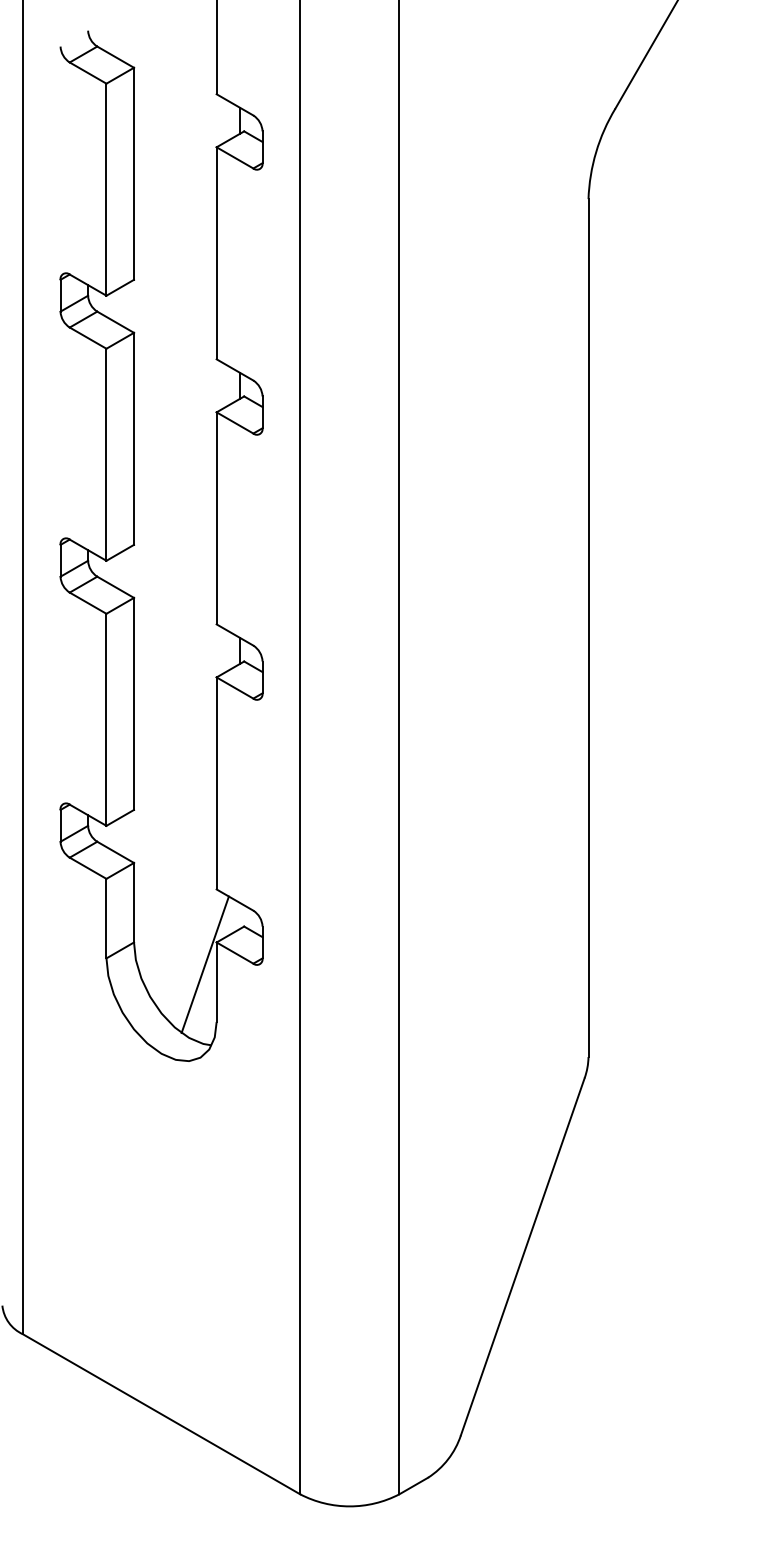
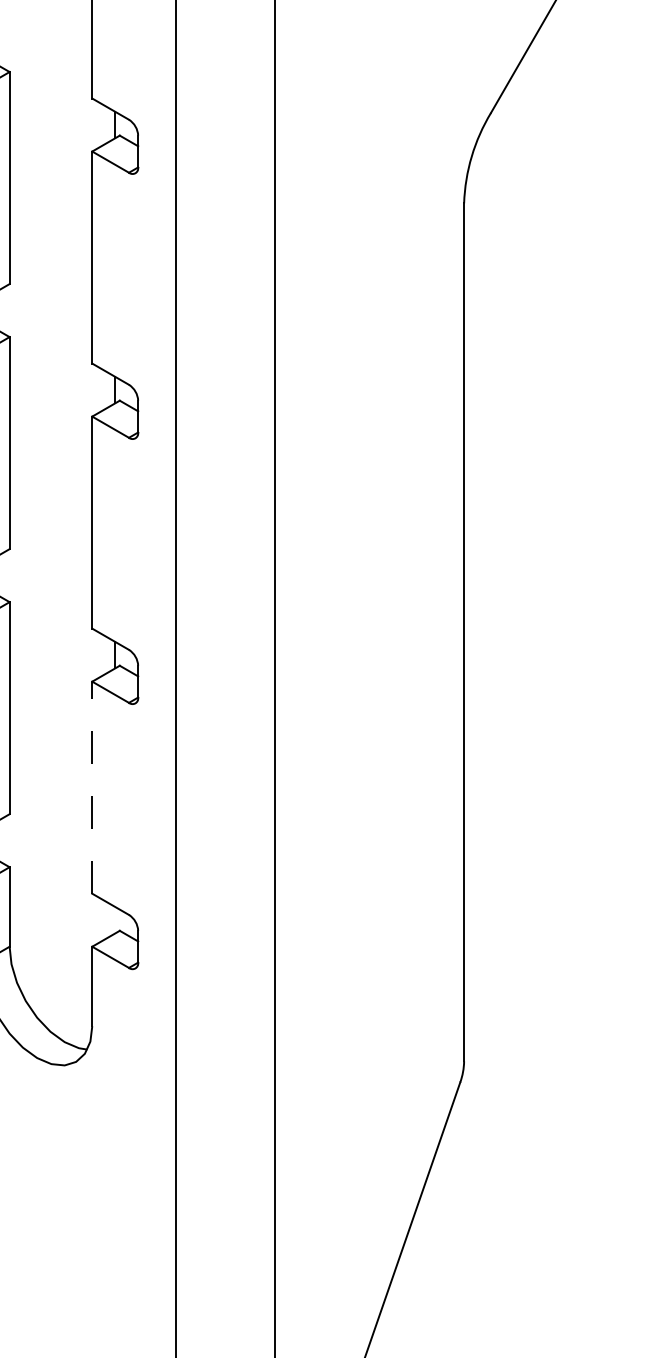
line: (216, 782) -> (92, 786), solid -> dashed
line: (204, 964) -> (80, 968), removed

